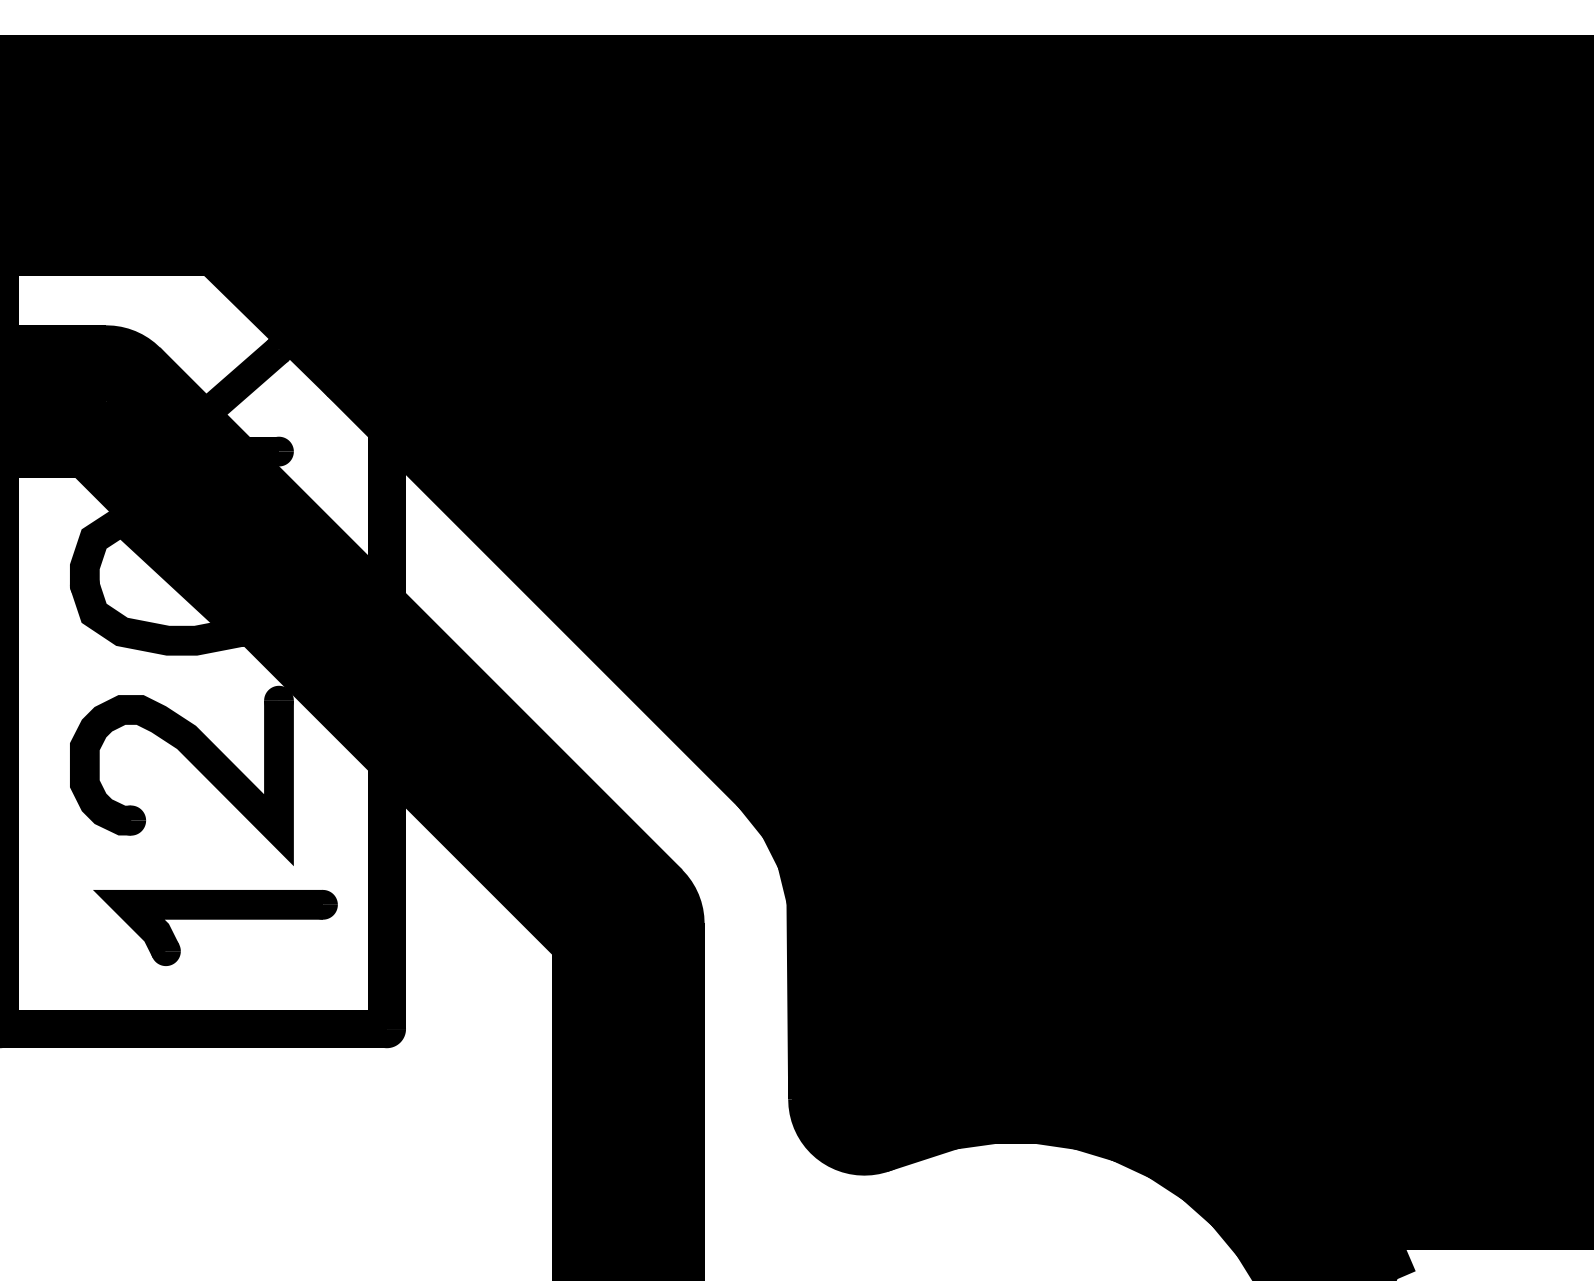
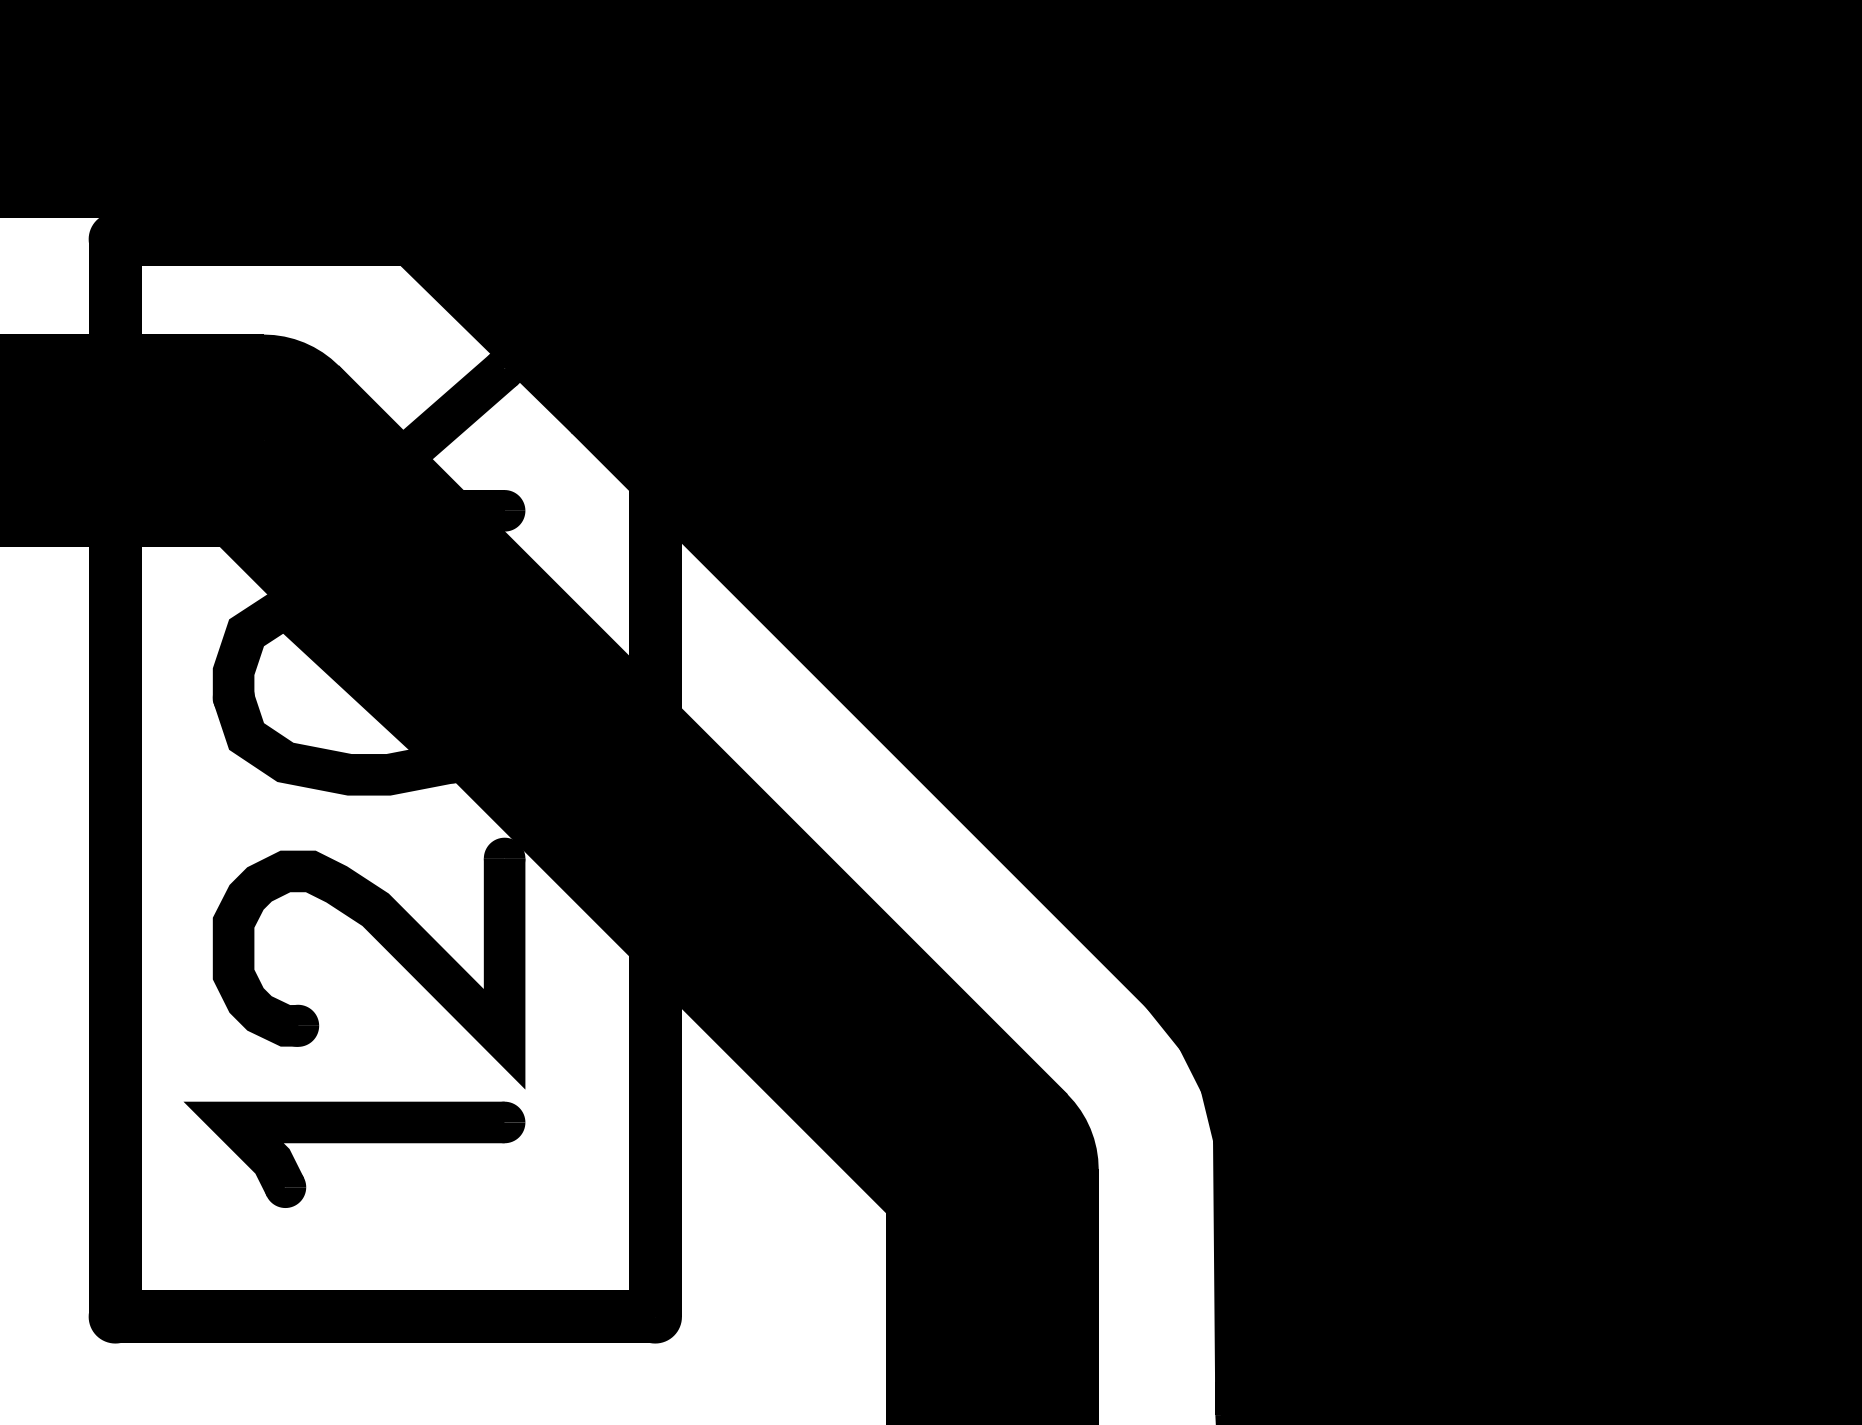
part: (215, 919) -> (354, 1142), moved

